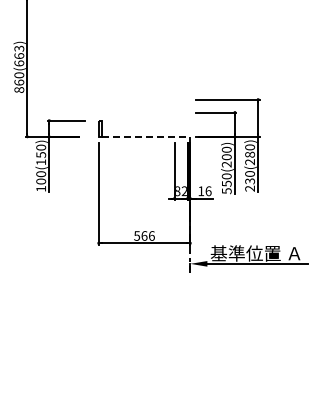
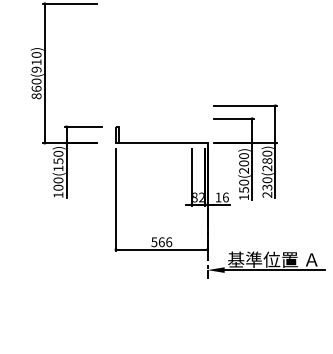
text: (19, 55) -> (36, 61), 860(663) -> 860(910)
line: (146, 136) -> (163, 142), dashed -> solid
text: (226, 191) -> (243, 197), 550(200) -> 150(200)

